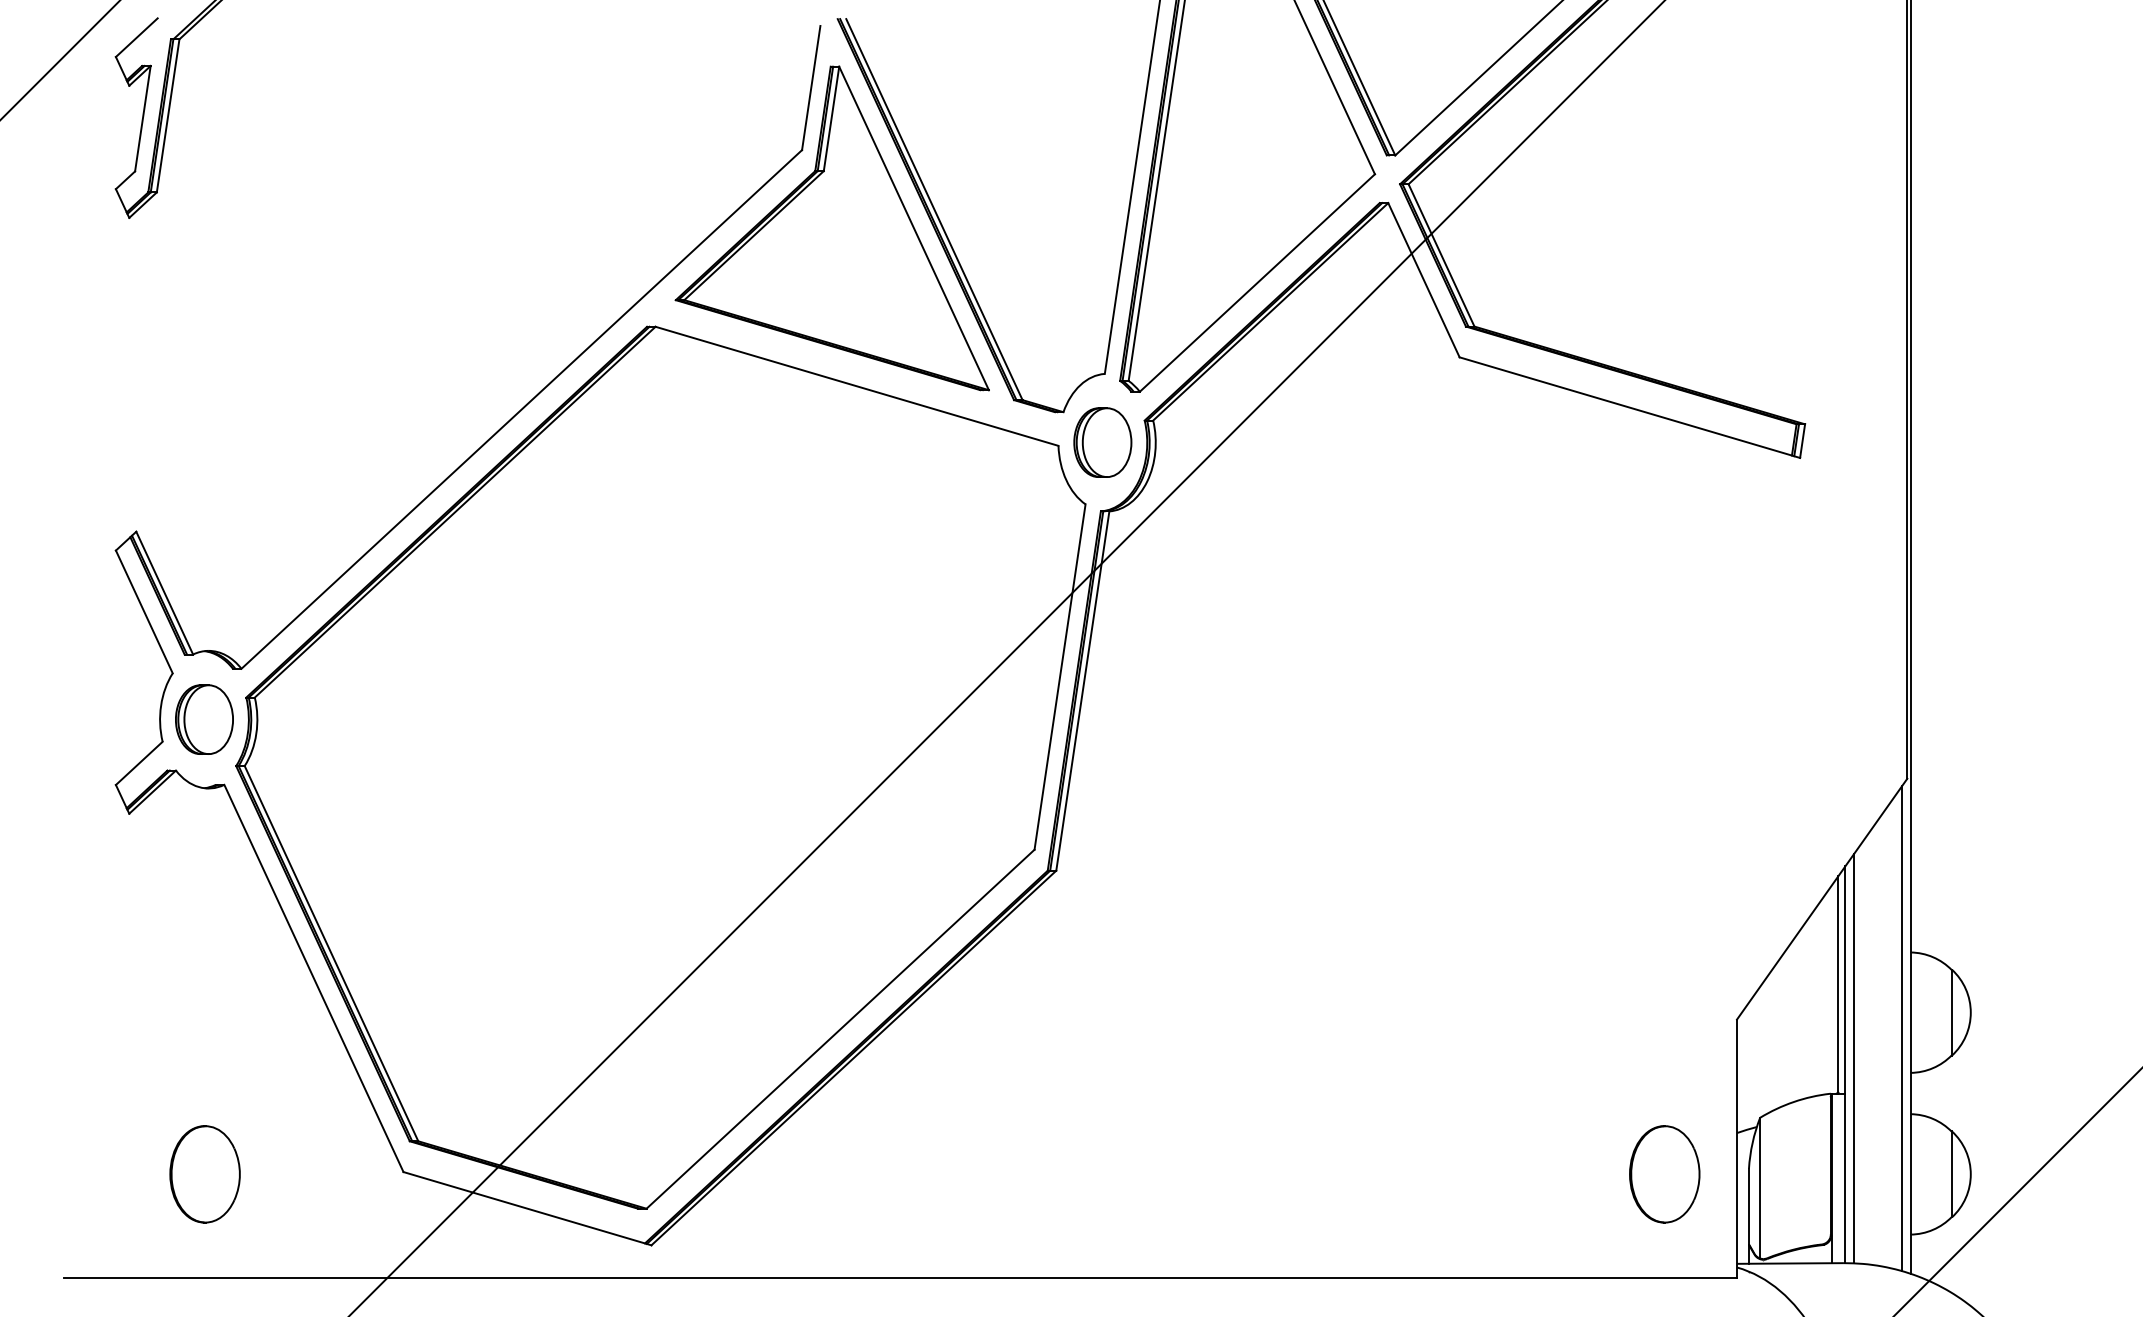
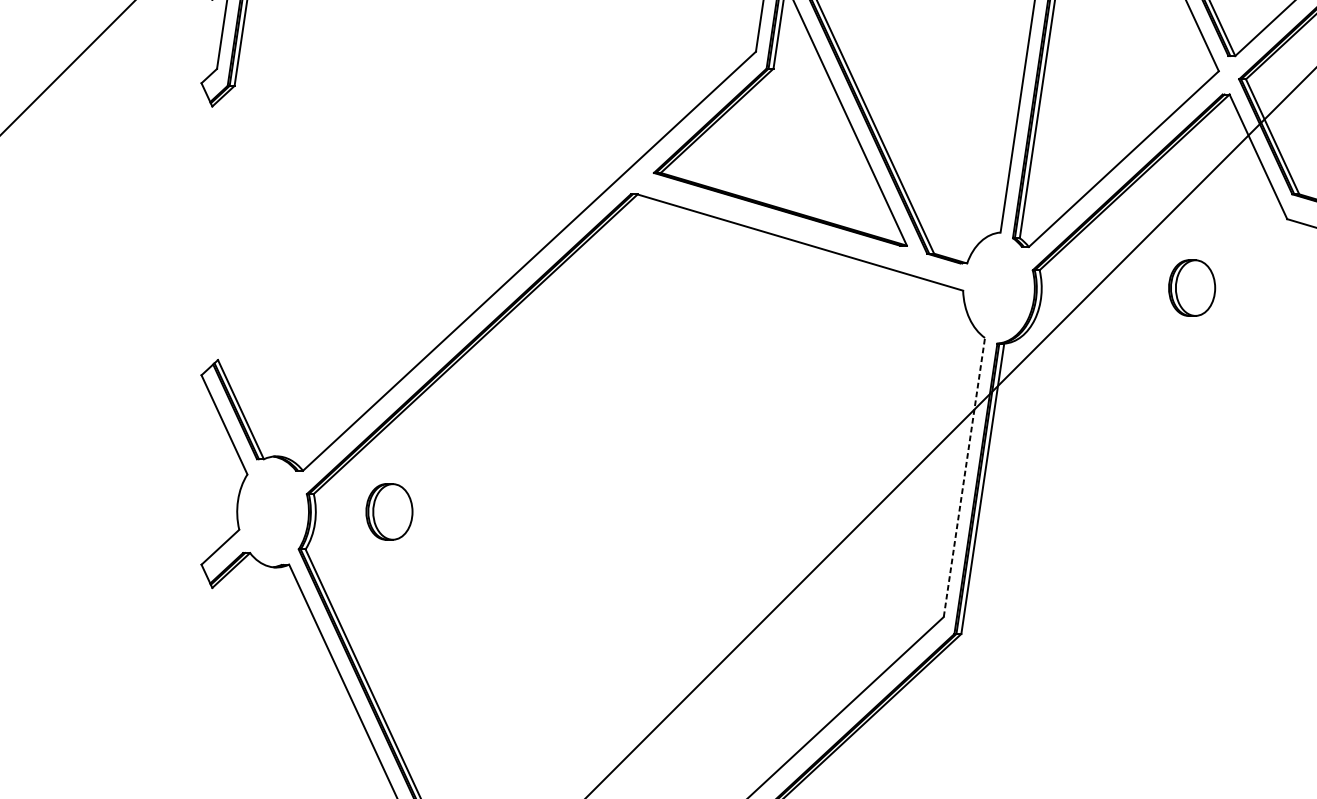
part: (1102, 442) -> (1191, 287), moved
line: (1060, 677) -> (964, 477), solid -> dashed
part: (204, 719) -> (389, 511), moved

